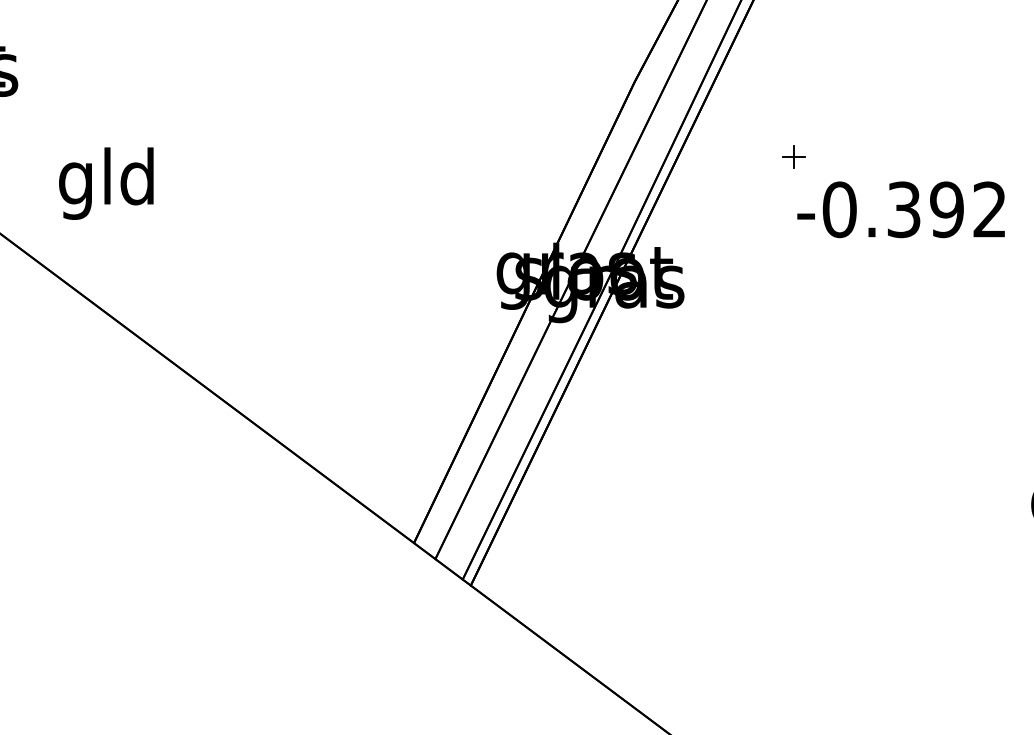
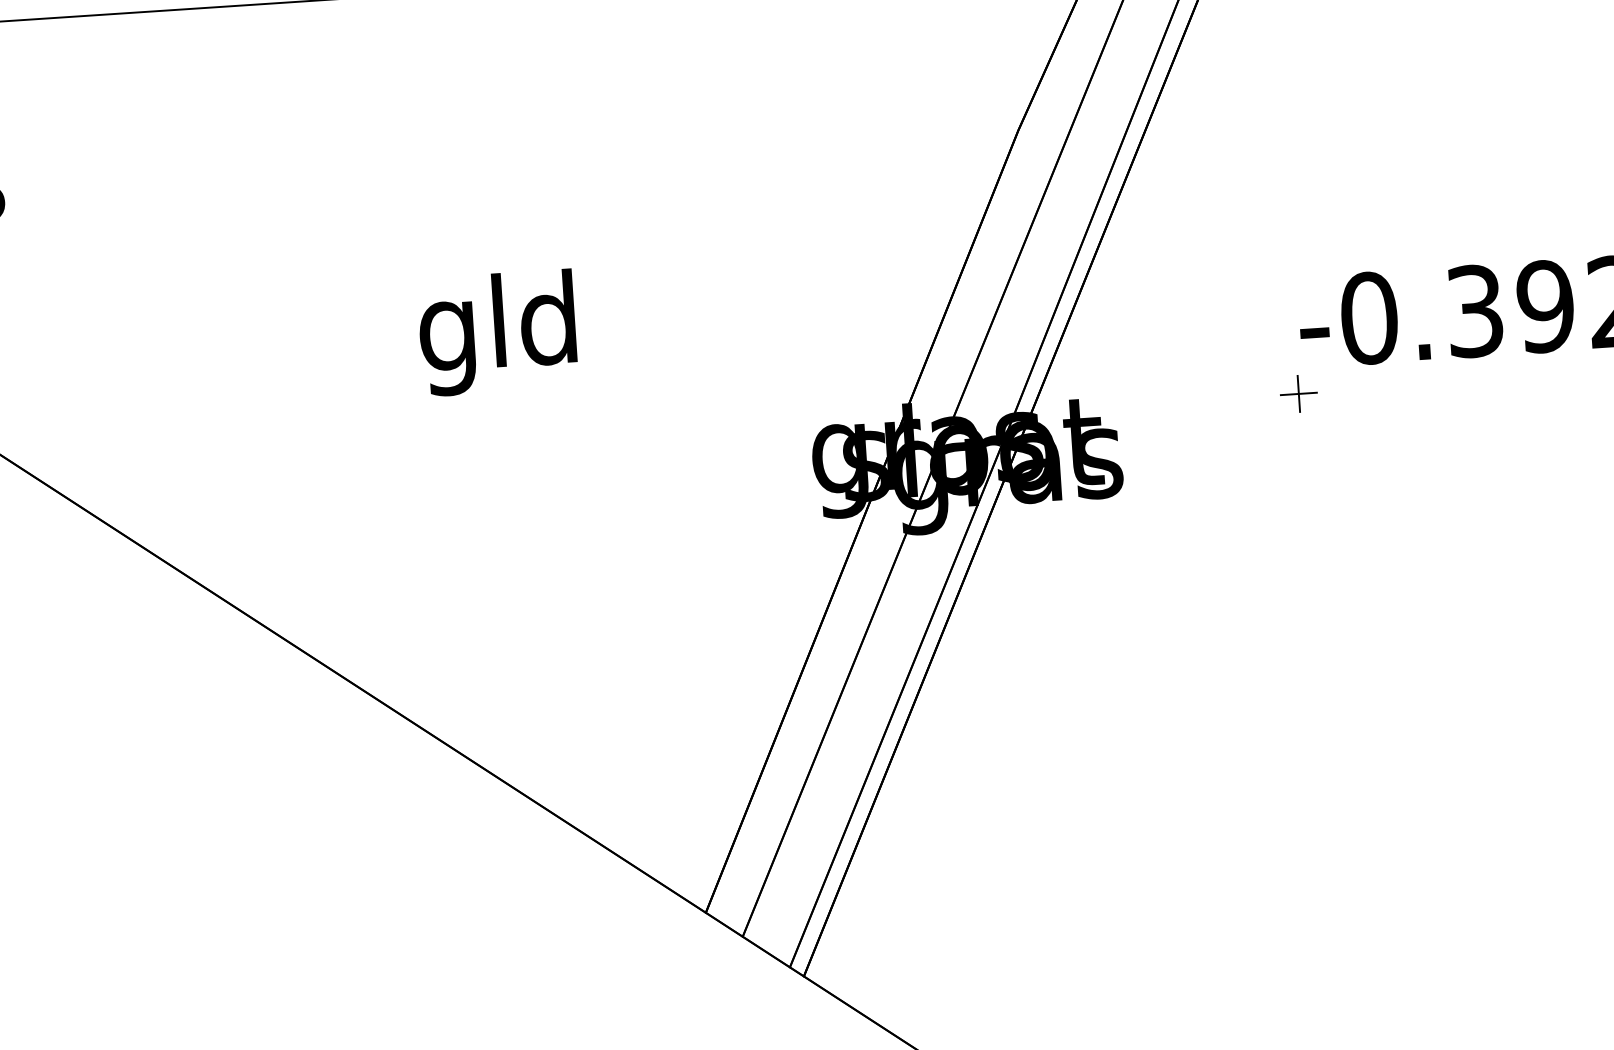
part: (793, 156) -> (1298, 393), moved
text: (106, 183) -> (498, 332), moved

